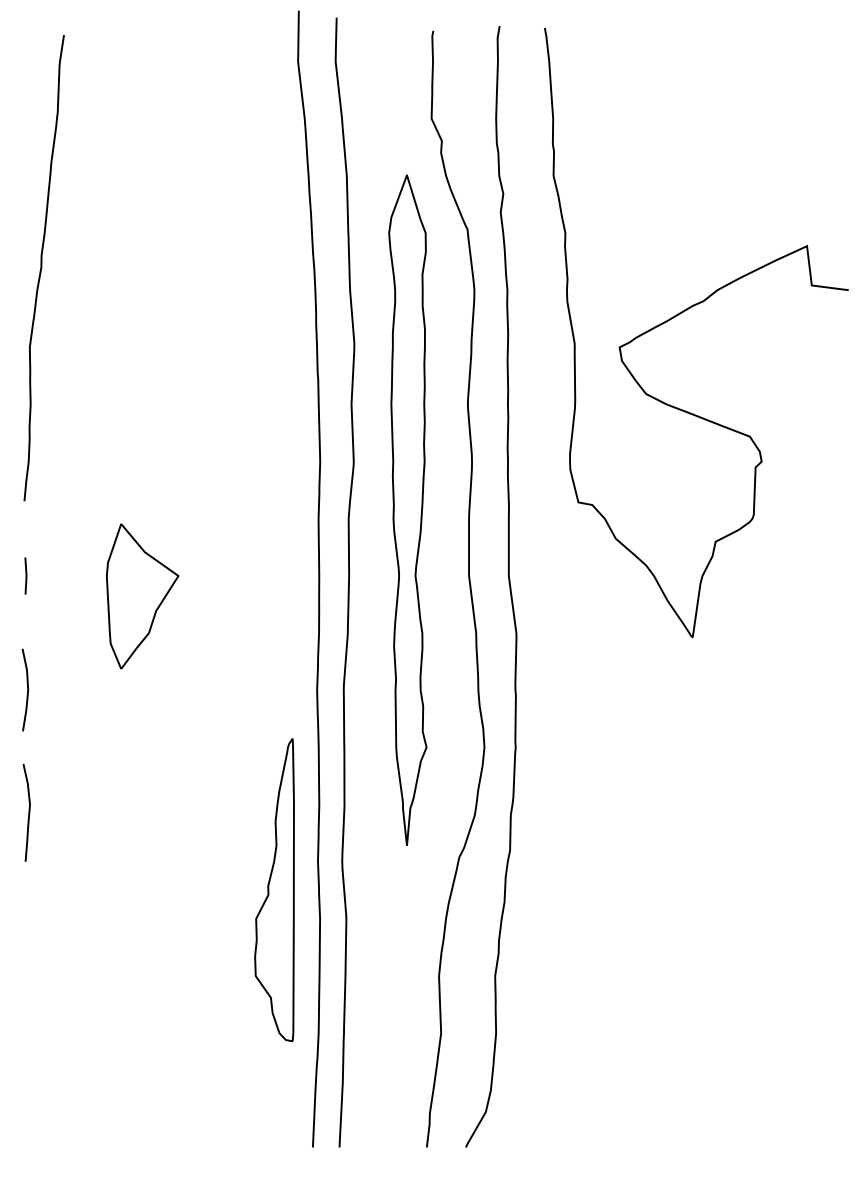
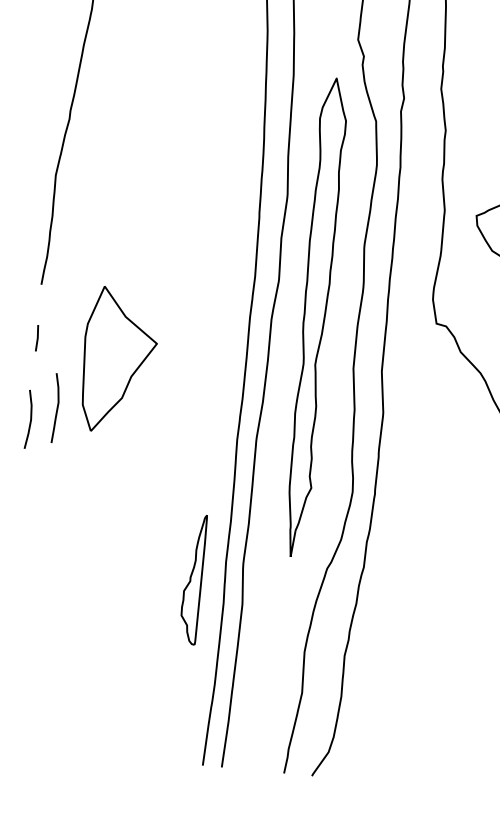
part: (142, 596) -> (119, 360), size x1.4
curve: (28, 812) -> (56, 408), moved
part: (274, 890) -> (193, 579), size x0.6

